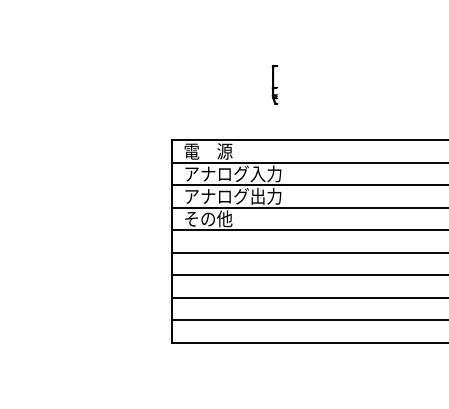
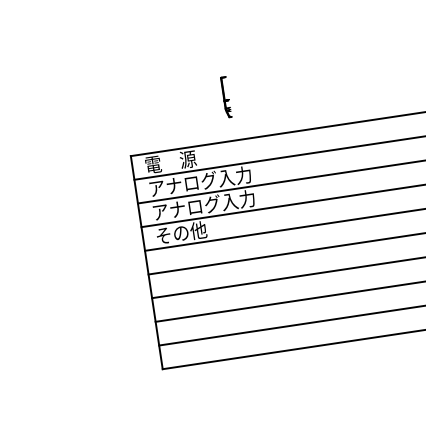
part: (274, 84) -> (225, 96), moved
text: (257, 196) -> (229, 201), アナログ出力 -> アナログ入力

